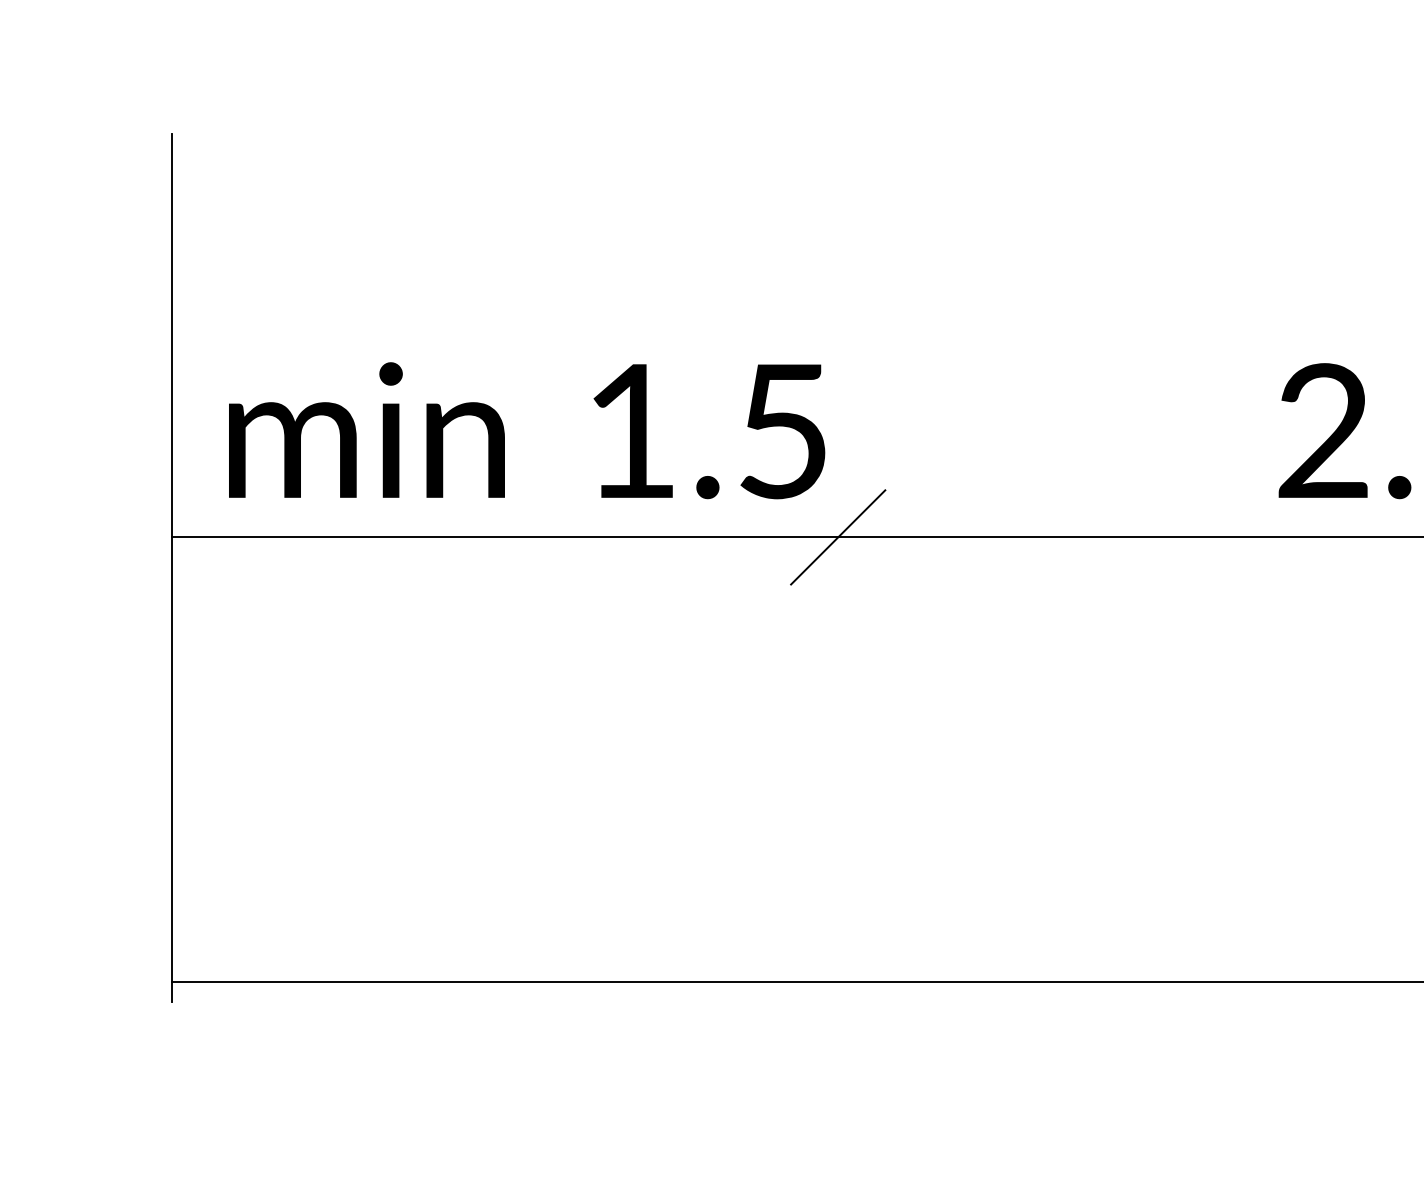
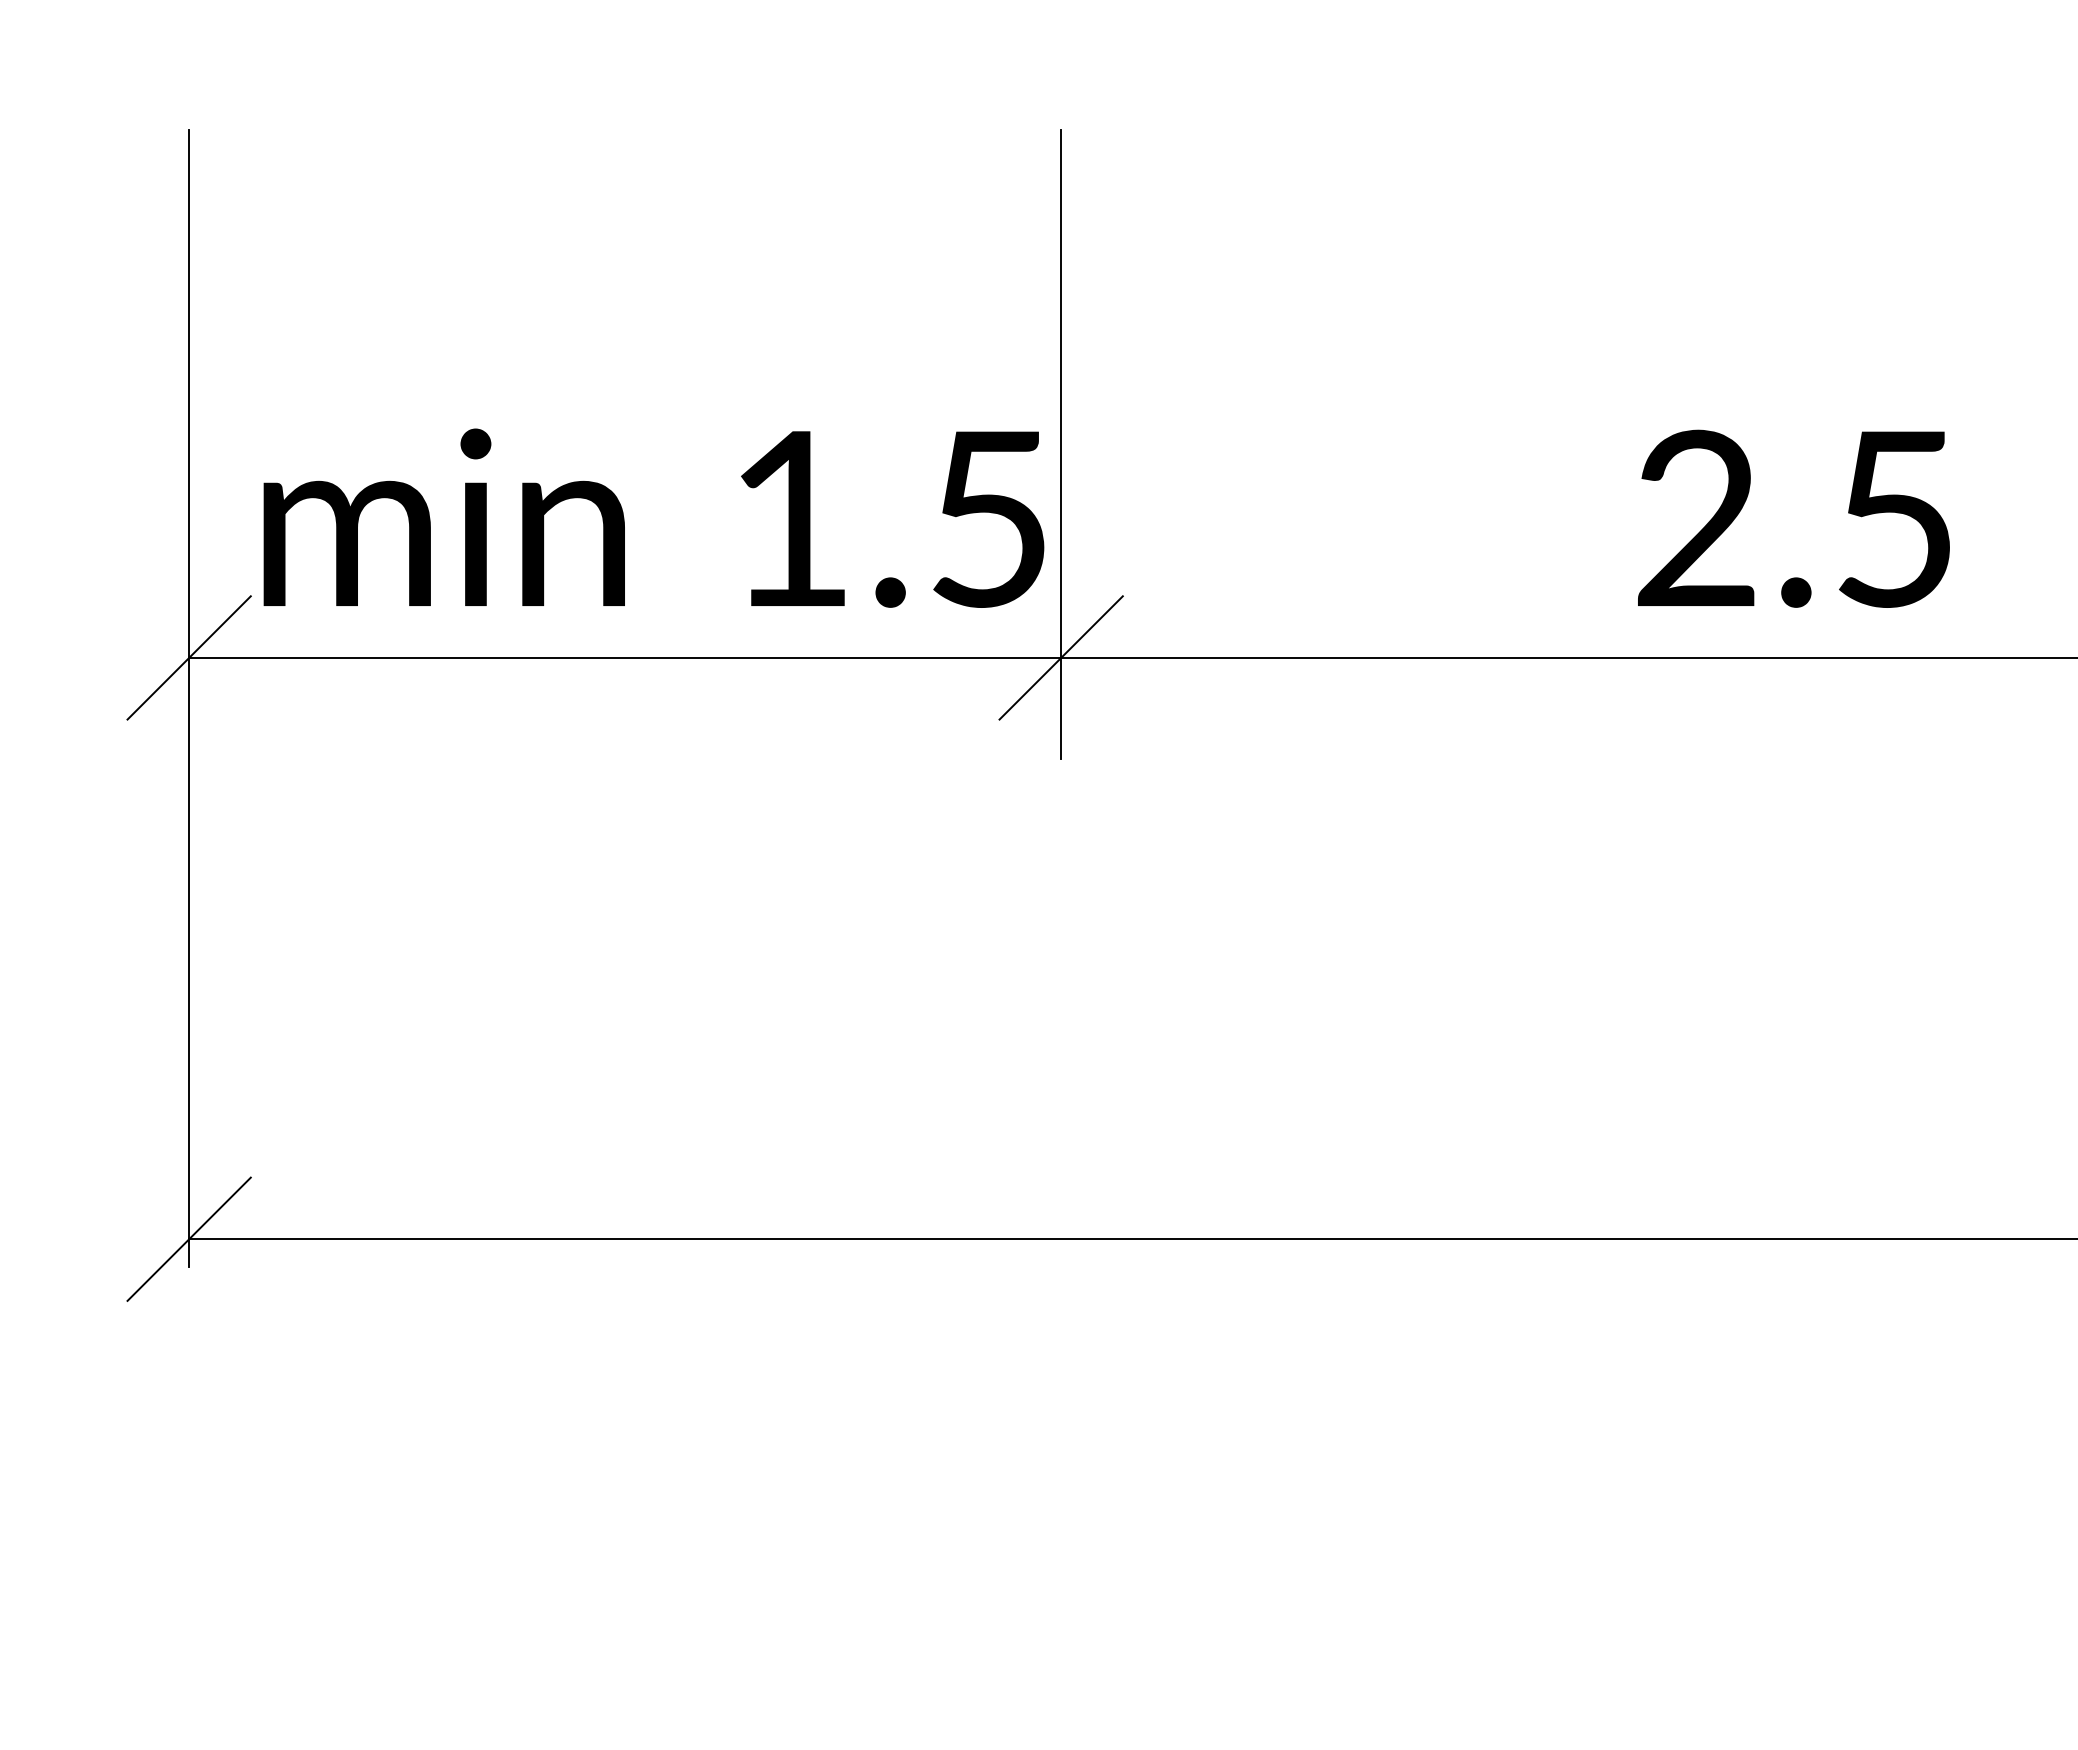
line: (838, 374) -> (1061, 444), added
line: (171, 537) -> (188, 657), added
line: (171, 980) -> (188, 1238), added

